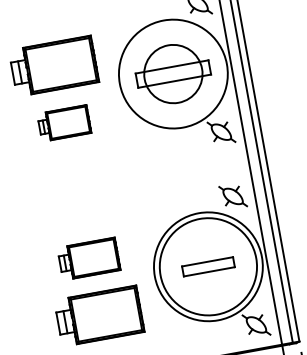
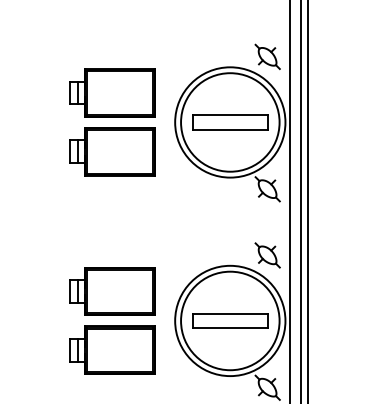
circle: (173, 74) -> (230, 122), size x1.67
part: (64, 123) -> (112, 151), size x1.67
part: (88, 258) -> (112, 291), size x1.43
part: (208, 266) -> (230, 320), size x1.43

